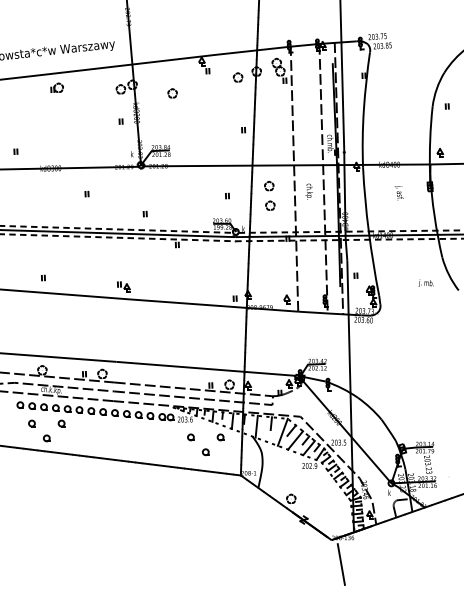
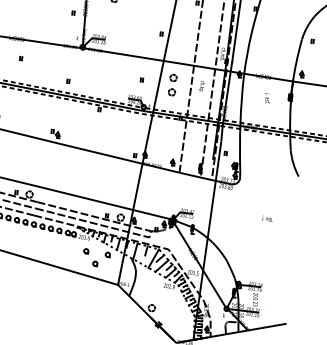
part: (86, 193) -> (20, 58), moved
part: (144, 213) -> (67, 80), moved
text: (425, 282) -> (267, 218), moved

